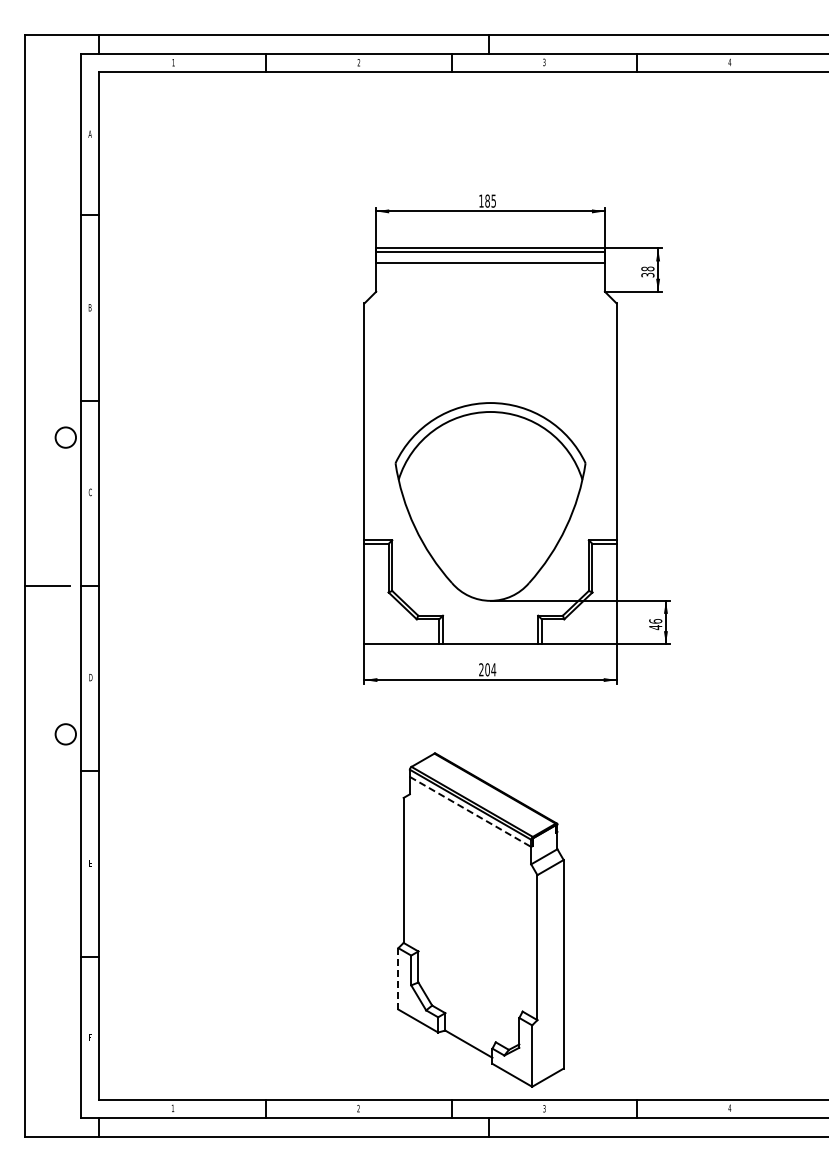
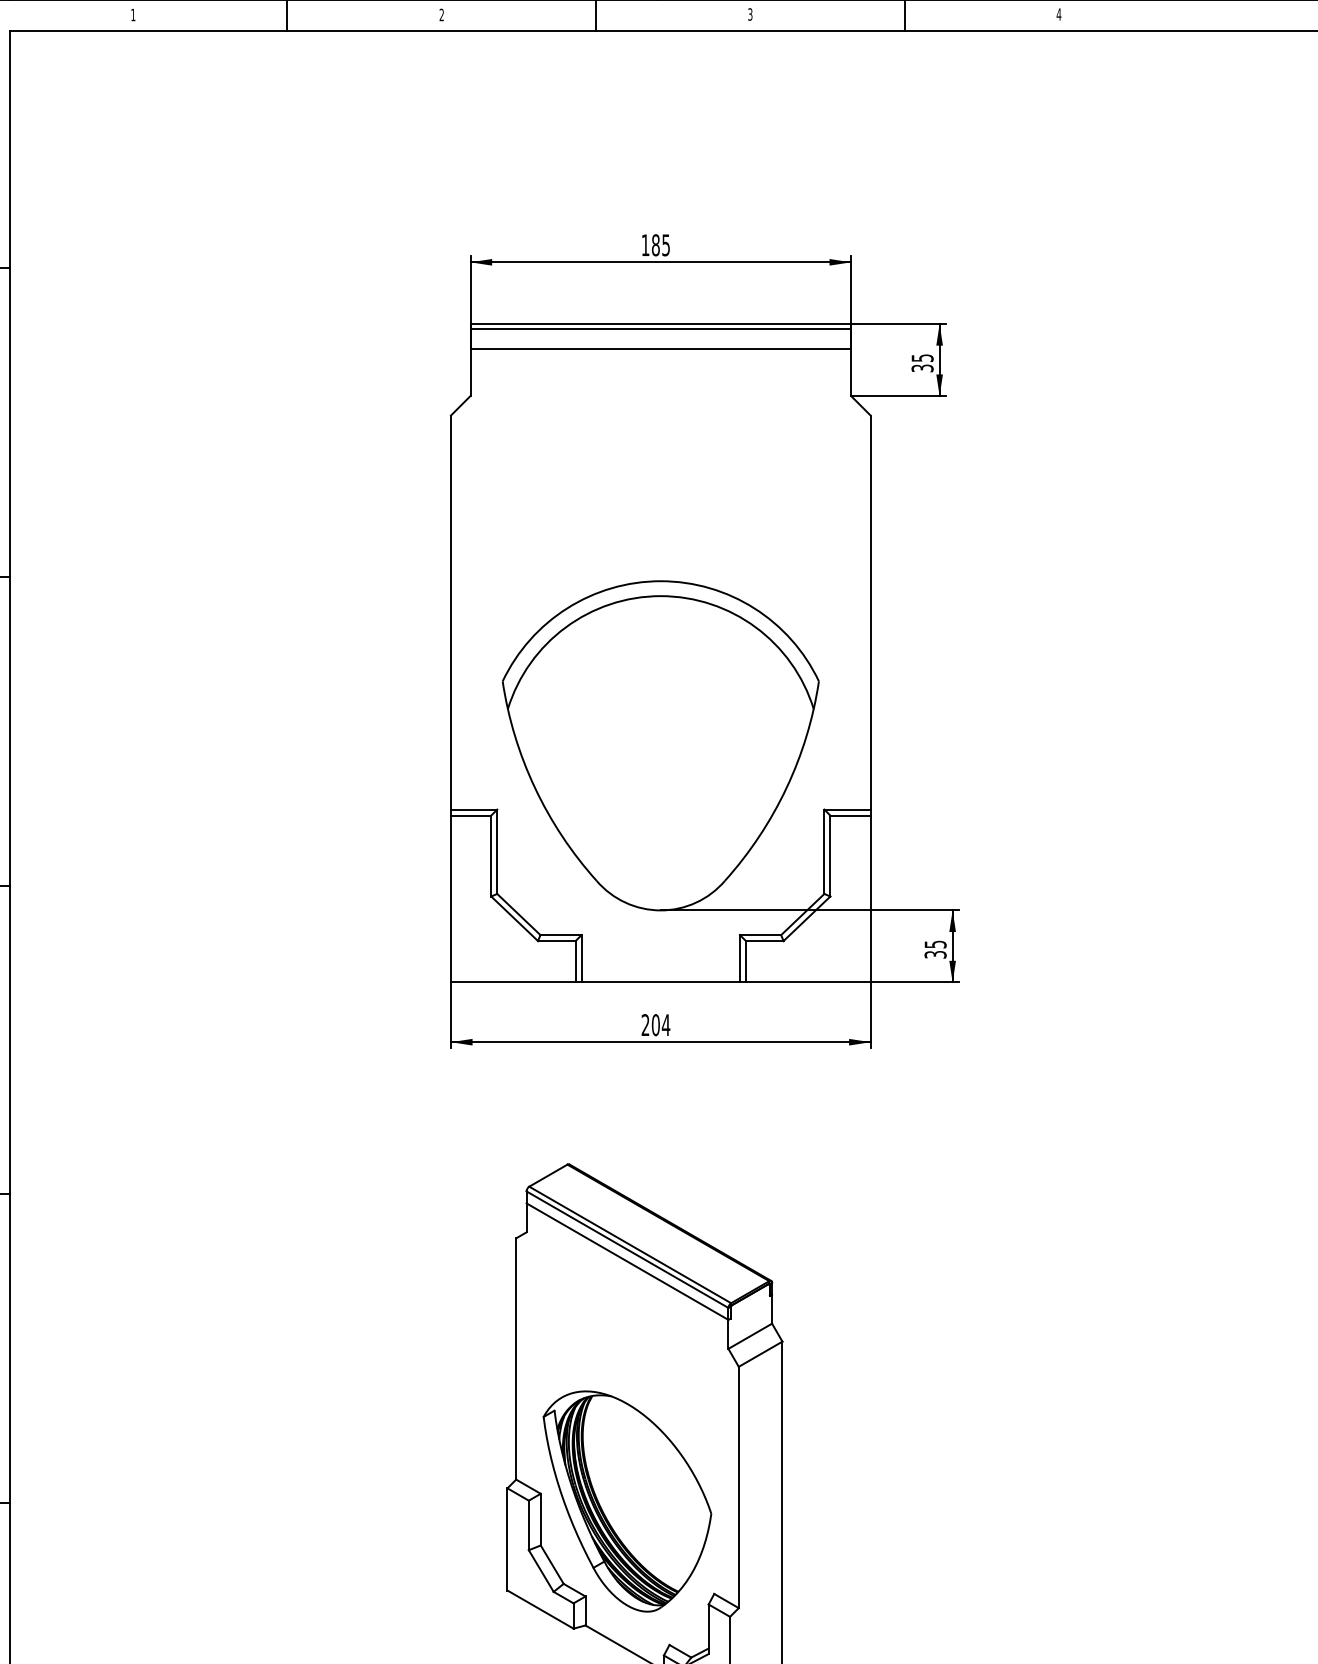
text: (647, 268) -> (921, 357), 38 -> 35
text: (655, 624) -> (935, 949), 46 -> 35
line: (470, 812) -> (627, 1262), dashed -> solid
part: (470, 956) -> (627, 1502), added
line: (398, 978) -> (507, 1538), dashed -> solid

